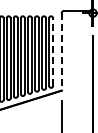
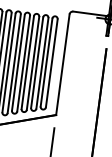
line: (53, 52) -> (52, 63), dashed -> solid
line: (61, 52) -> (62, 65), dashed -> solid

